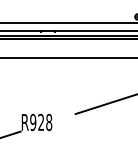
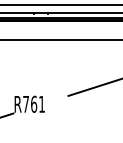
text: (41, 122) -> (34, 104), R928 -> R761

